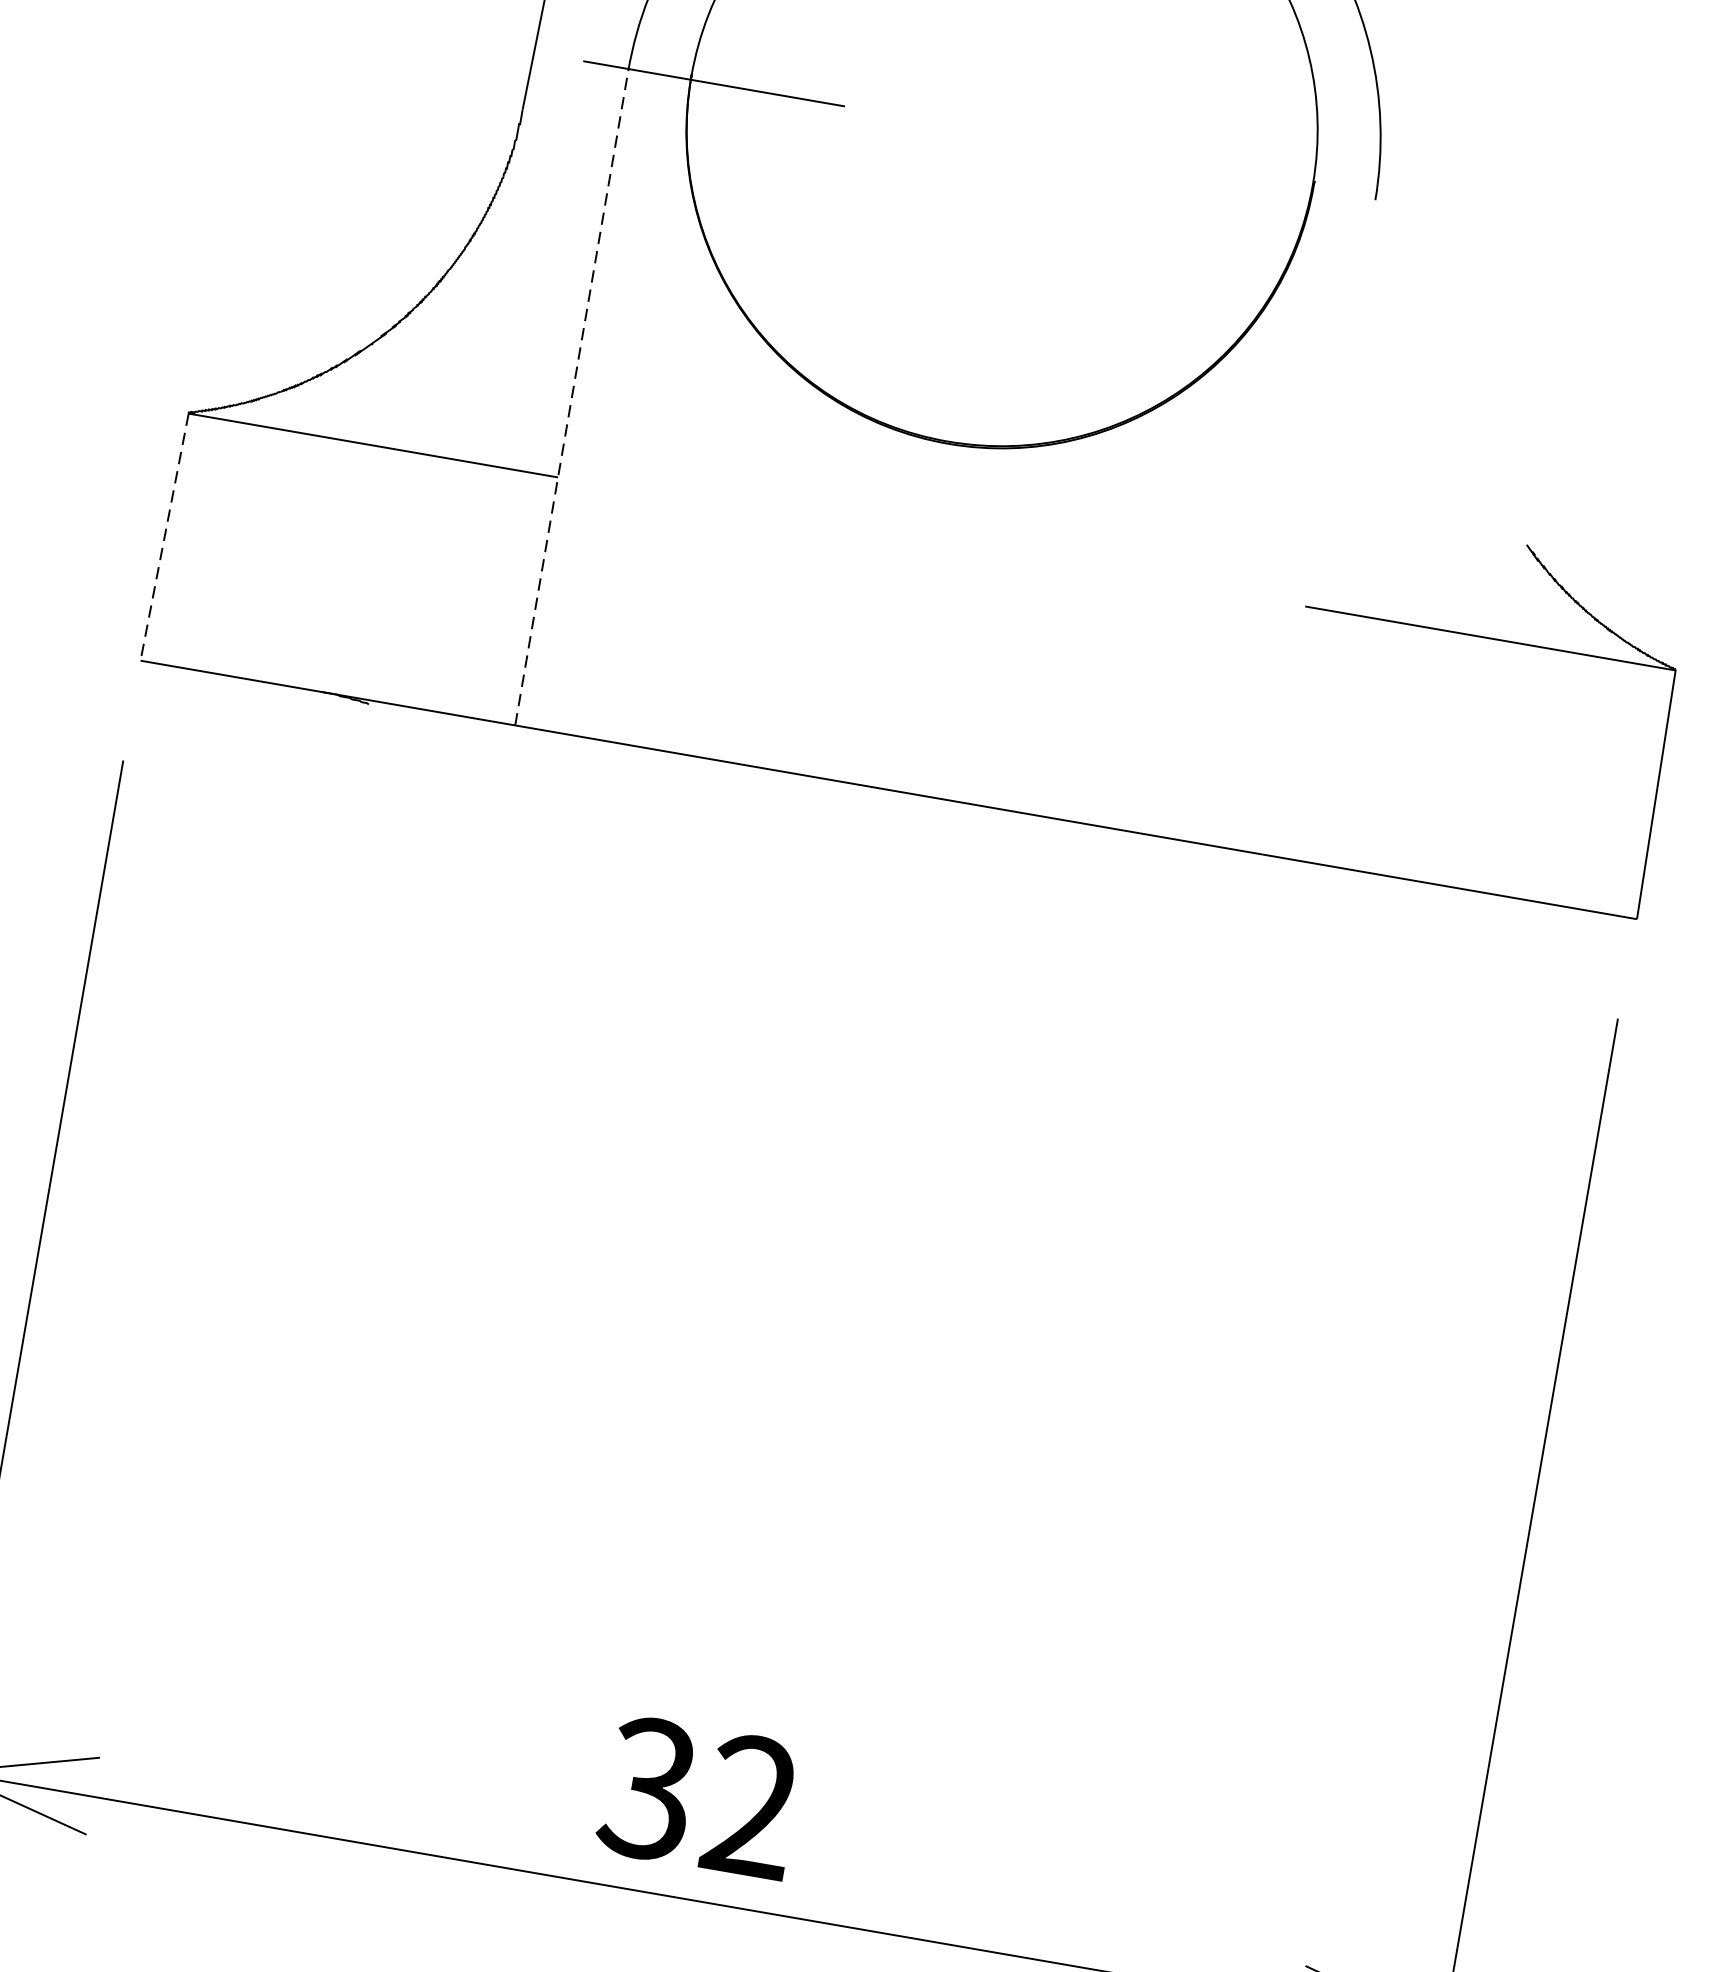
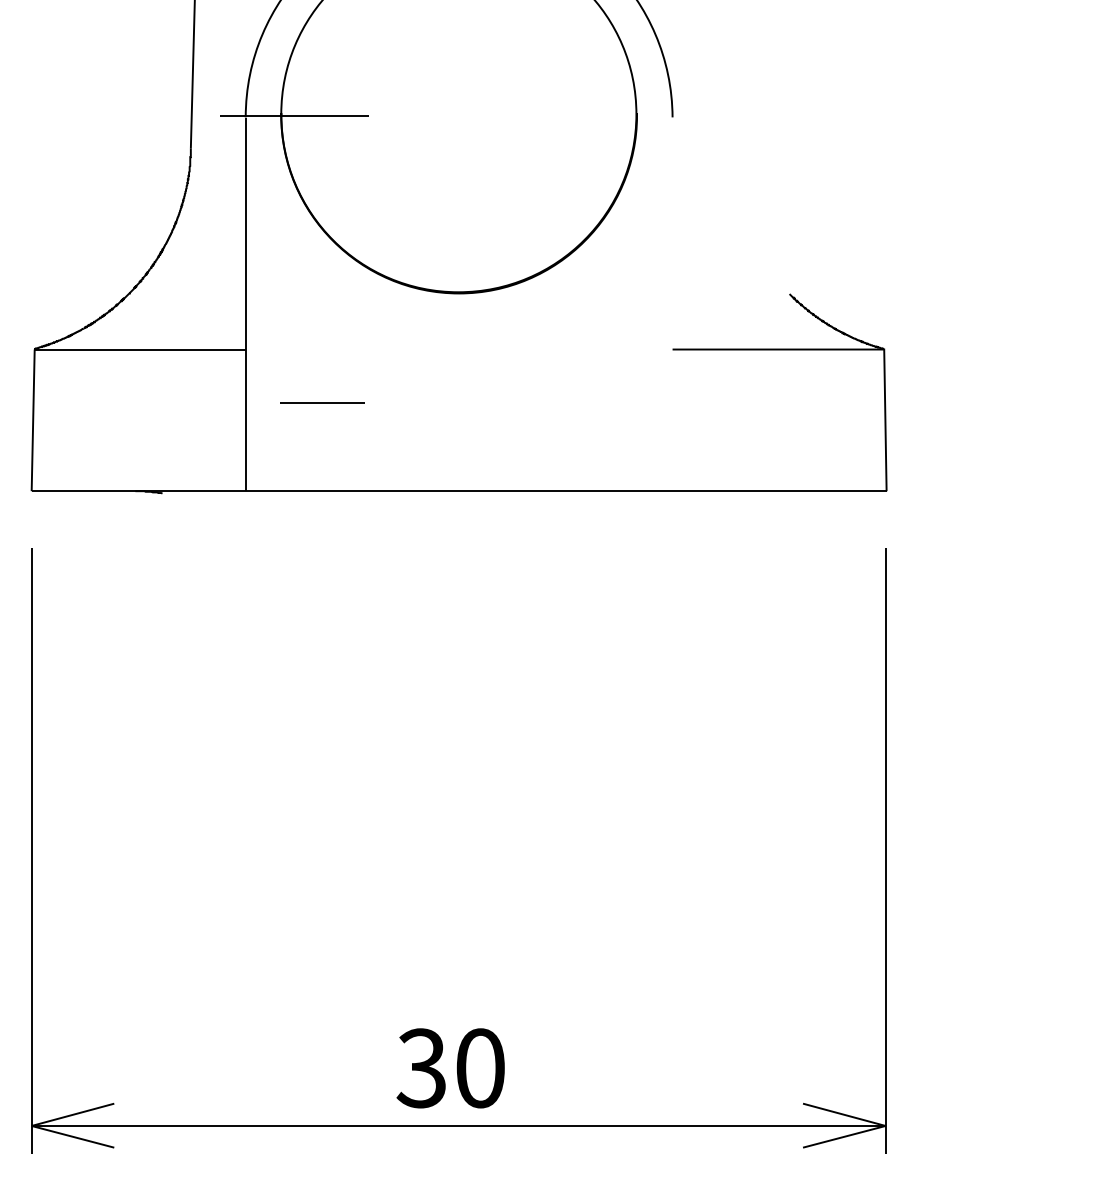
line: (571, 398) -> (245, 304), dashed -> solid
line: (165, 537) -> (33, 420), dashed -> solid
line: (676, 593) -> (322, 402), added
text: (751, 1806) -> (480, 1068), 32 -> 30

